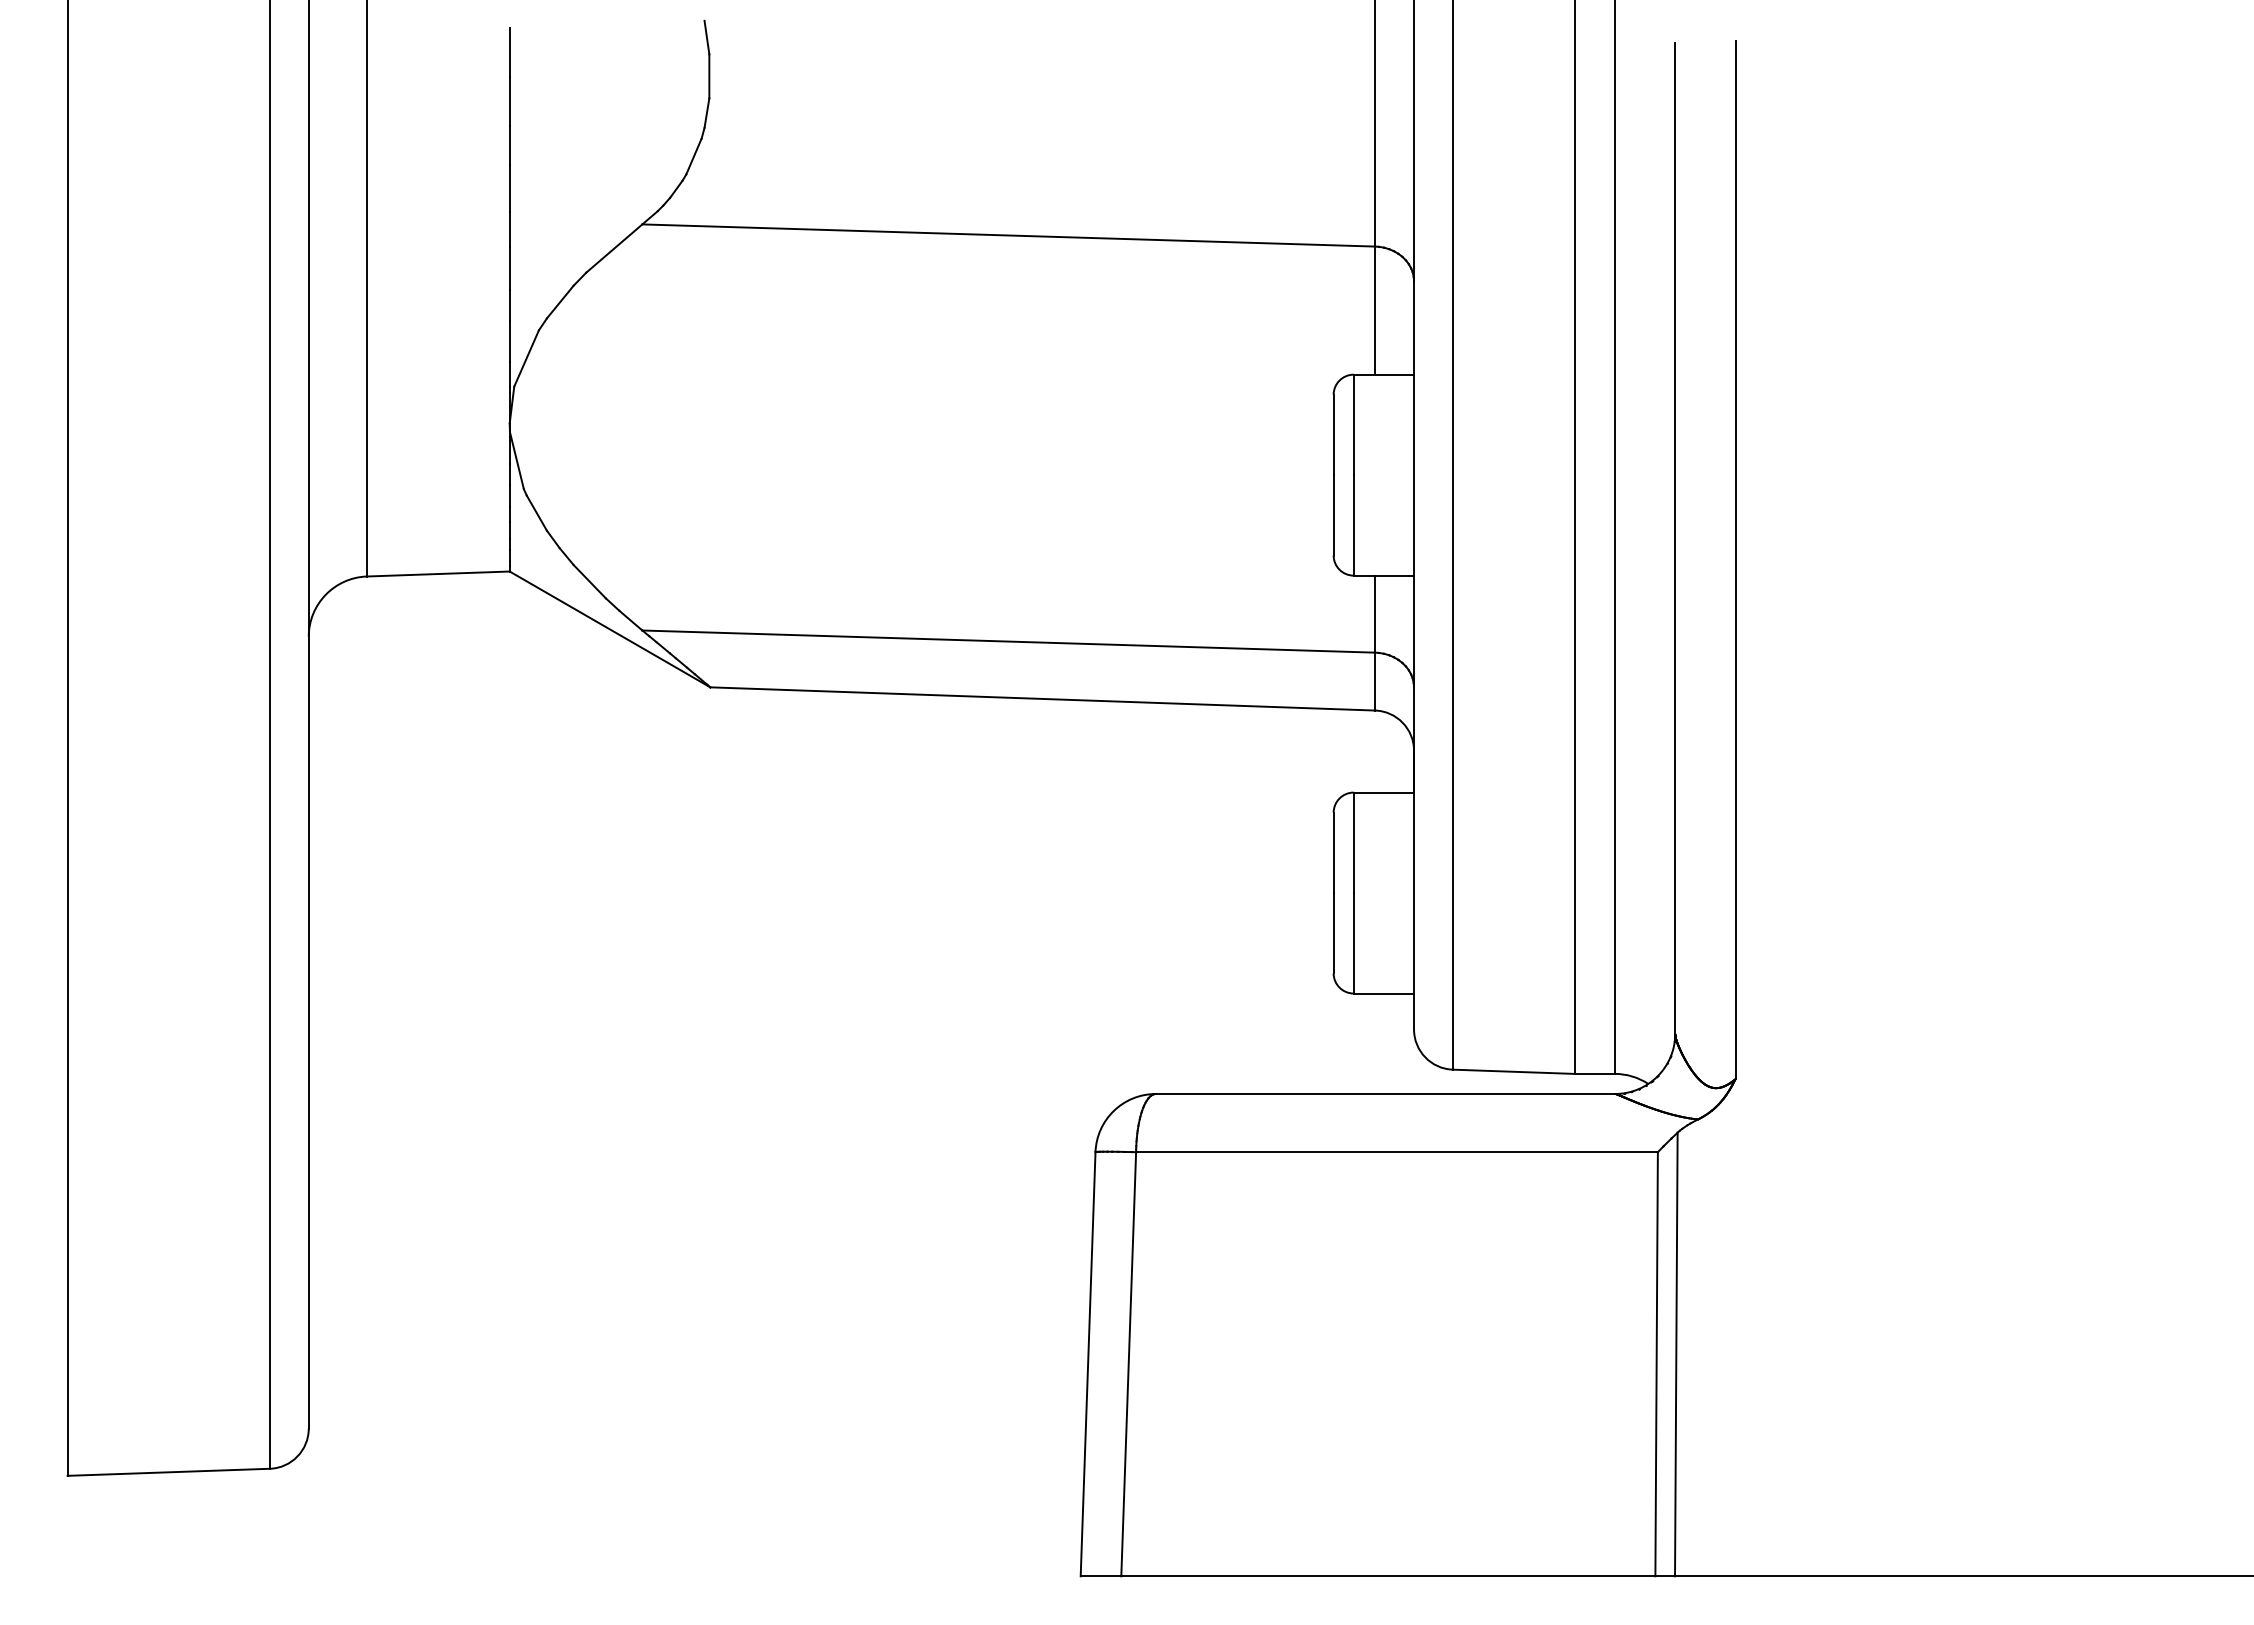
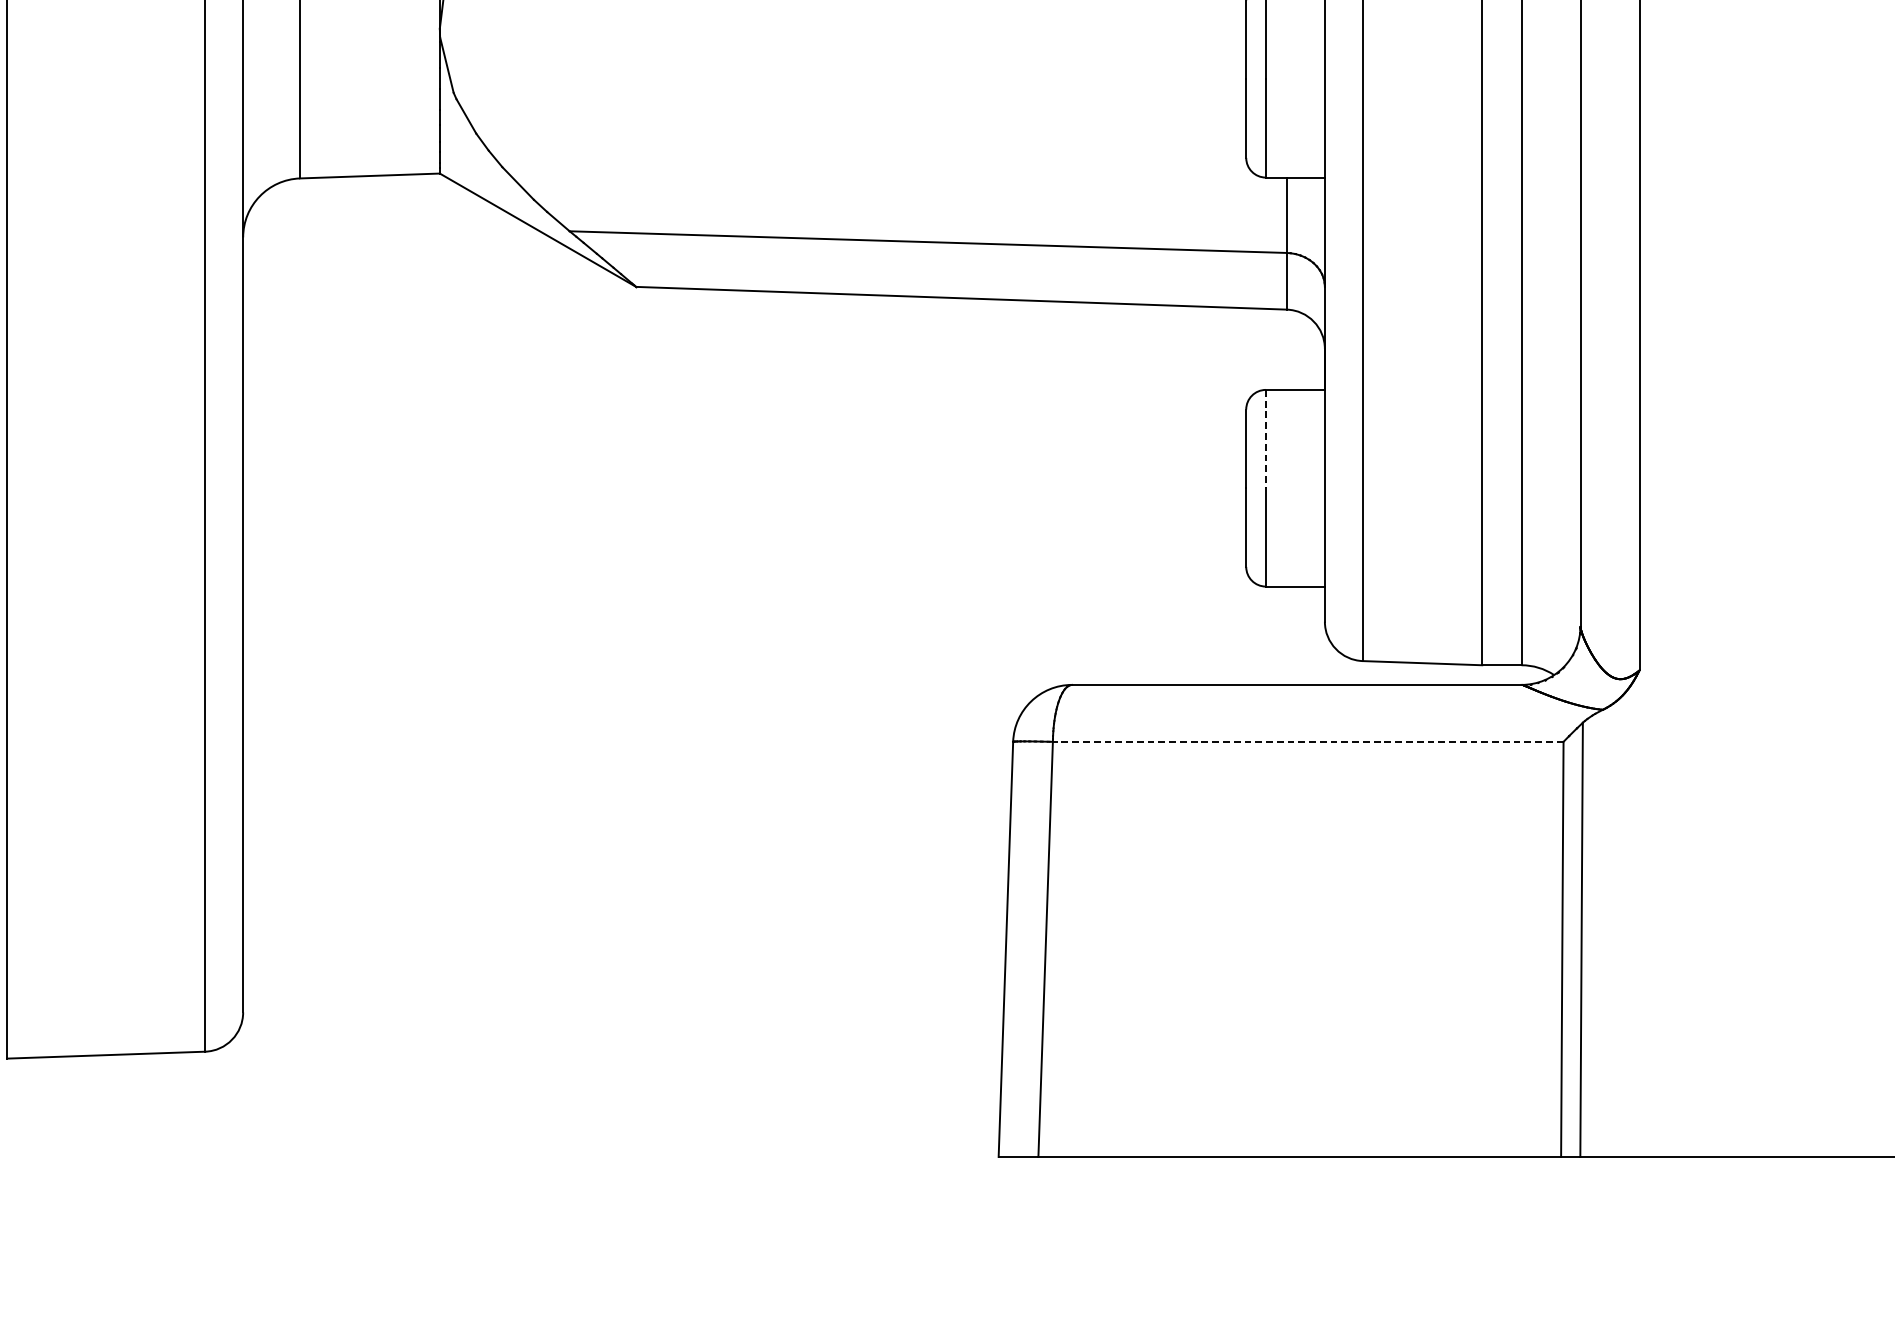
line: (1353, 843) -> (1265, 439), solid -> dashed
line: (1397, 1152) -> (1308, 742), solid -> dashed

